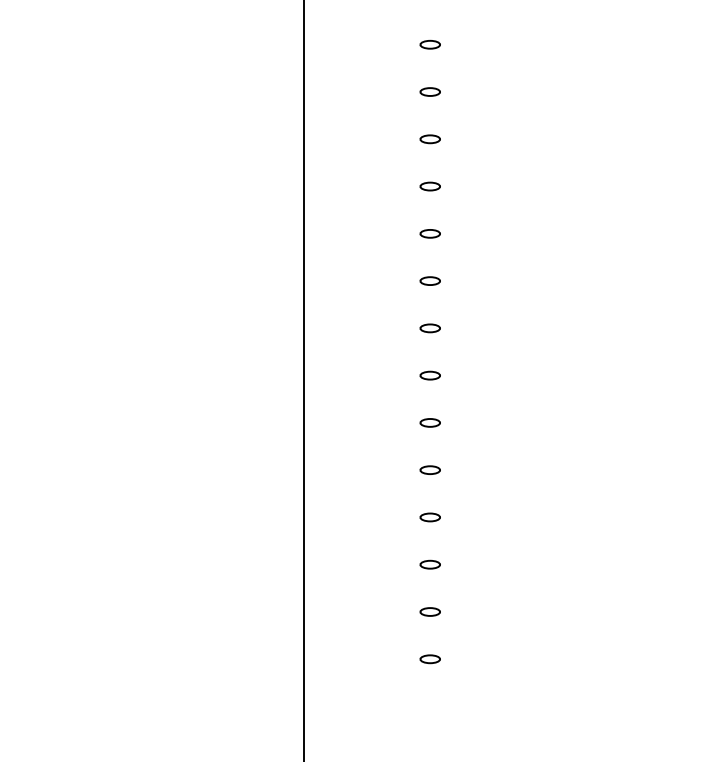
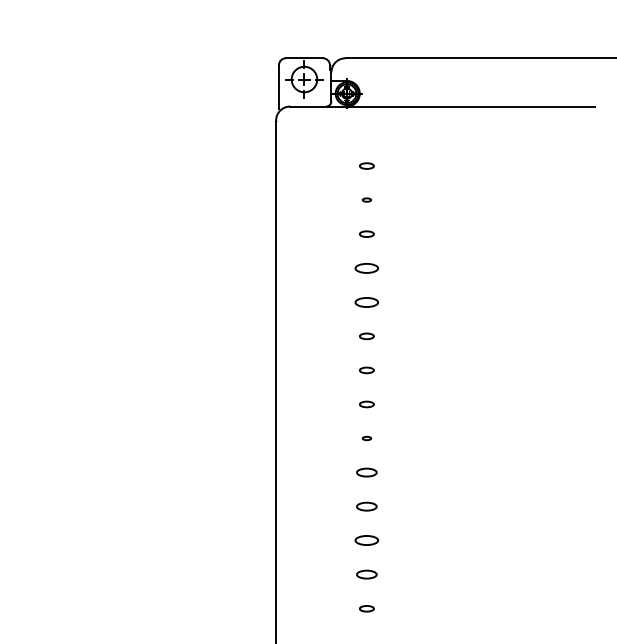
part: (429, 91) -> (366, 199), size x0.6
part: (429, 185) -> (366, 267), size x1.6
part: (429, 232) -> (366, 301), size x1.6
part: (429, 422) -> (366, 438), size x0.6
part: (429, 470) -> (366, 472), size x1.4
part: (429, 517) -> (366, 506), size x1.4
part: (429, 564) -> (366, 540), size x1.6
part: (429, 611) -> (366, 574), size x1.4

